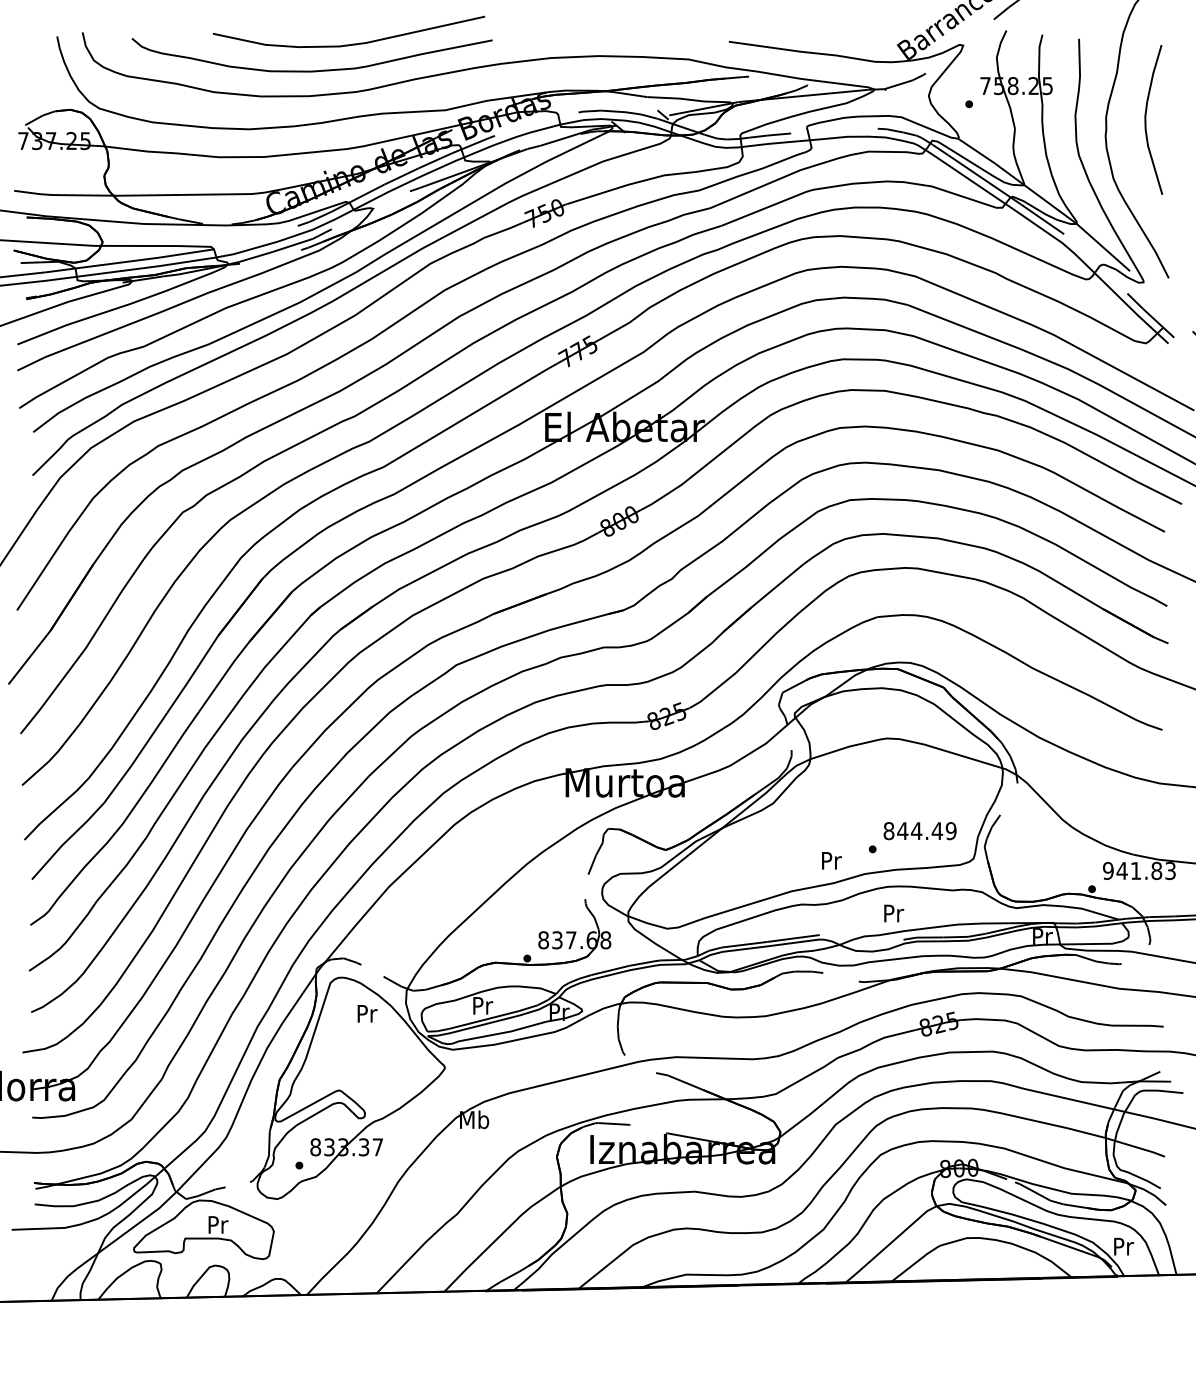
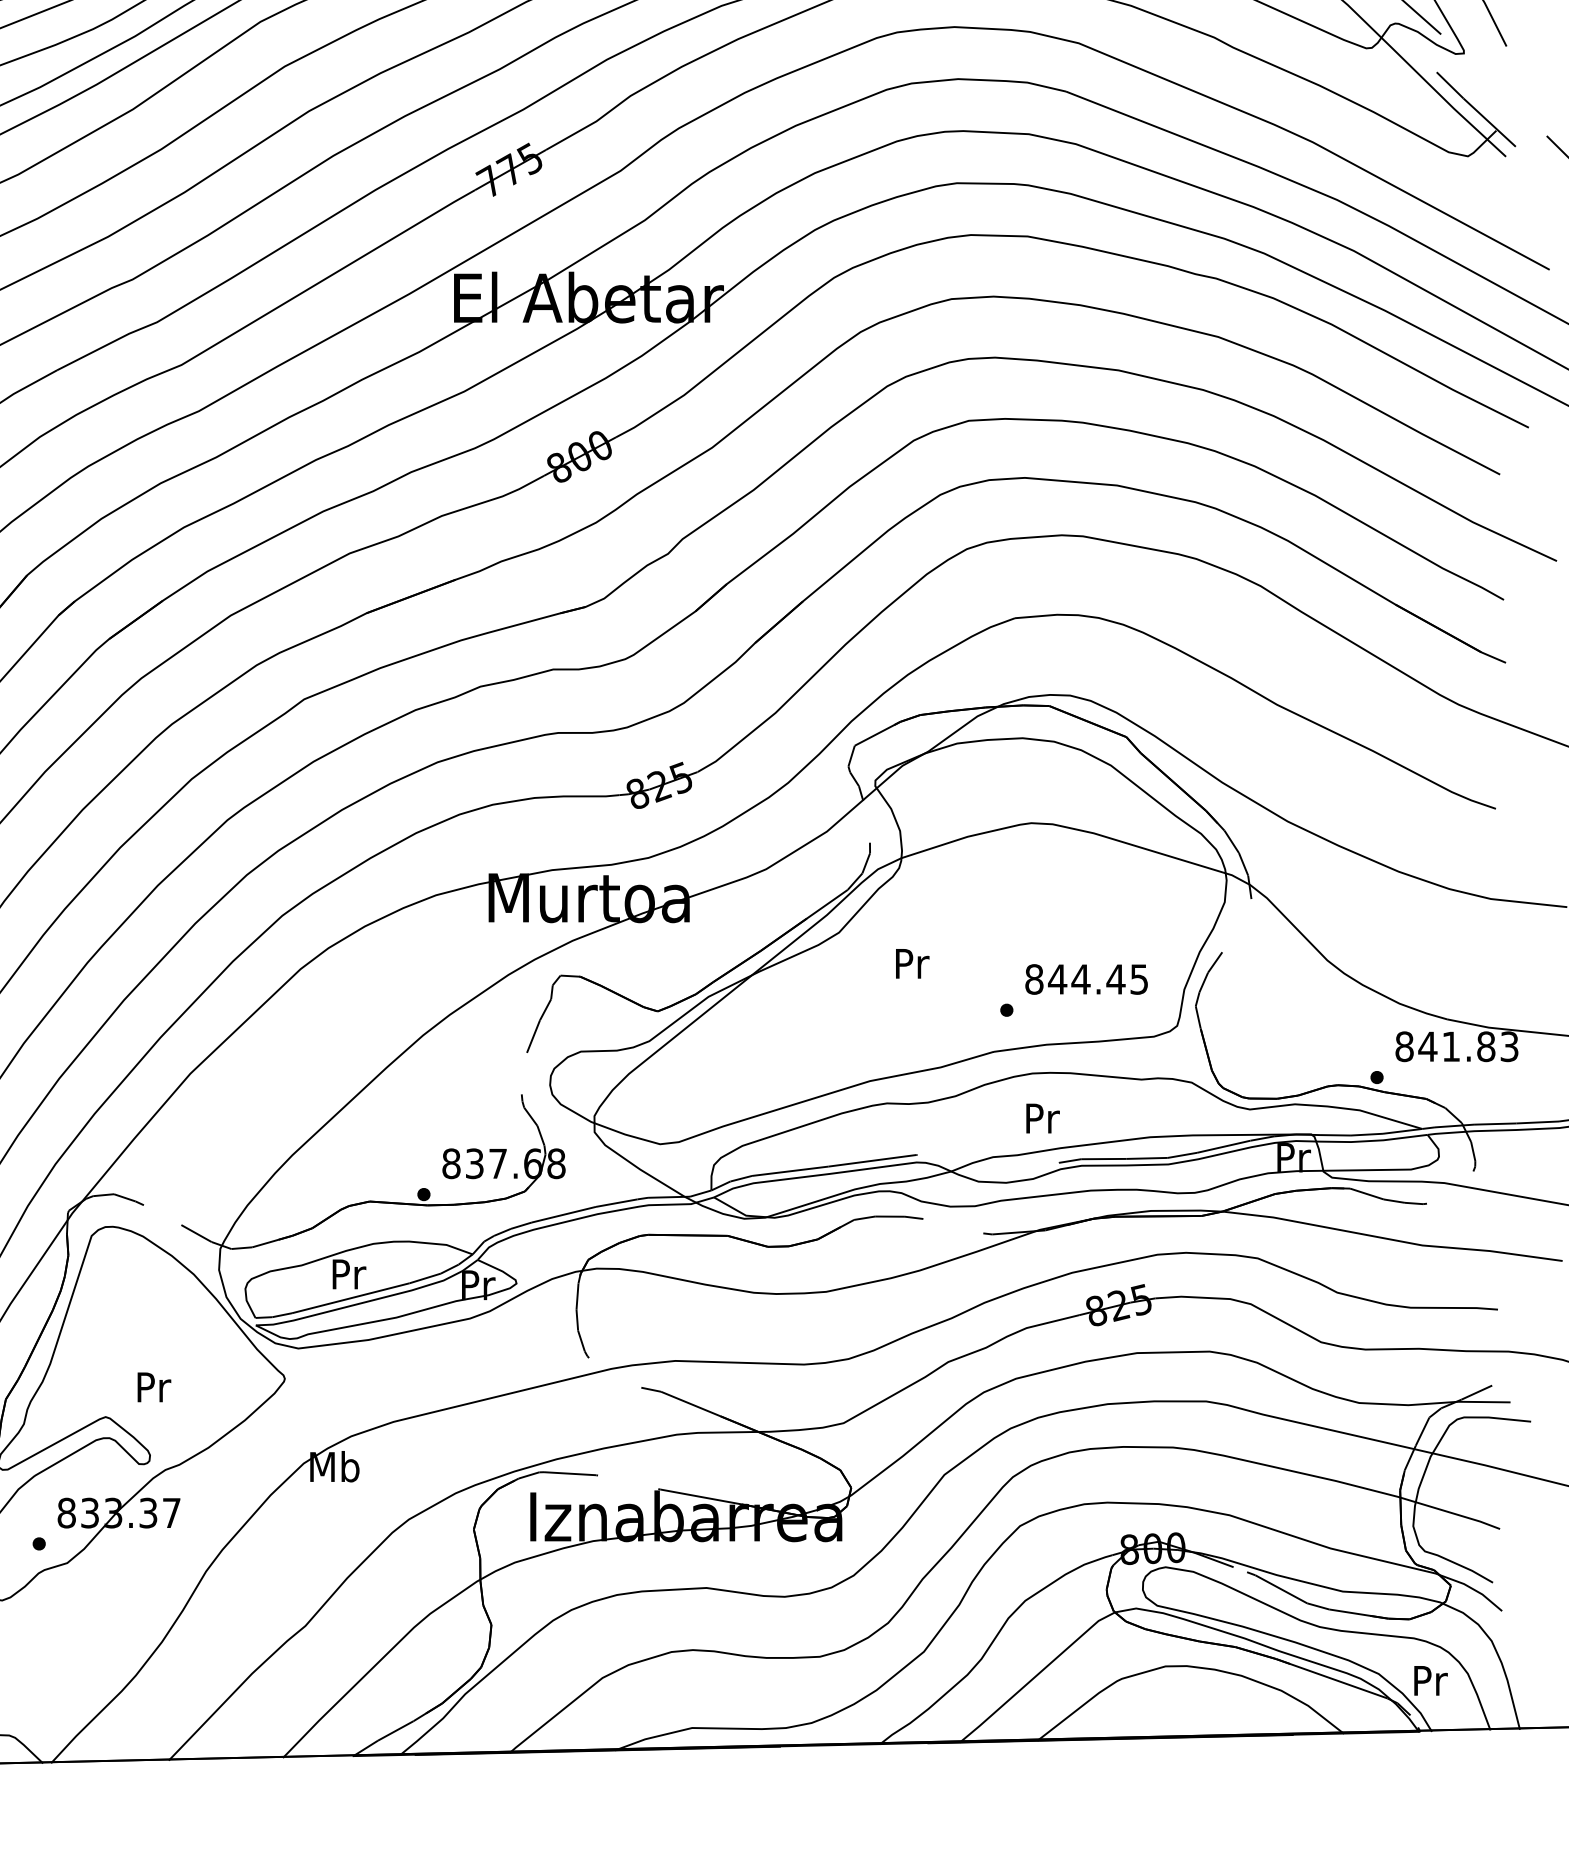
text: (950, 830) -> (1138, 978), 844.49 -> 844.45
text: (831, 860) -> (911, 963), moved
text: (1108, 871) -> (1404, 1047), 941.83 -> 841.83
text: (367, 1013) -> (154, 1386), moved

